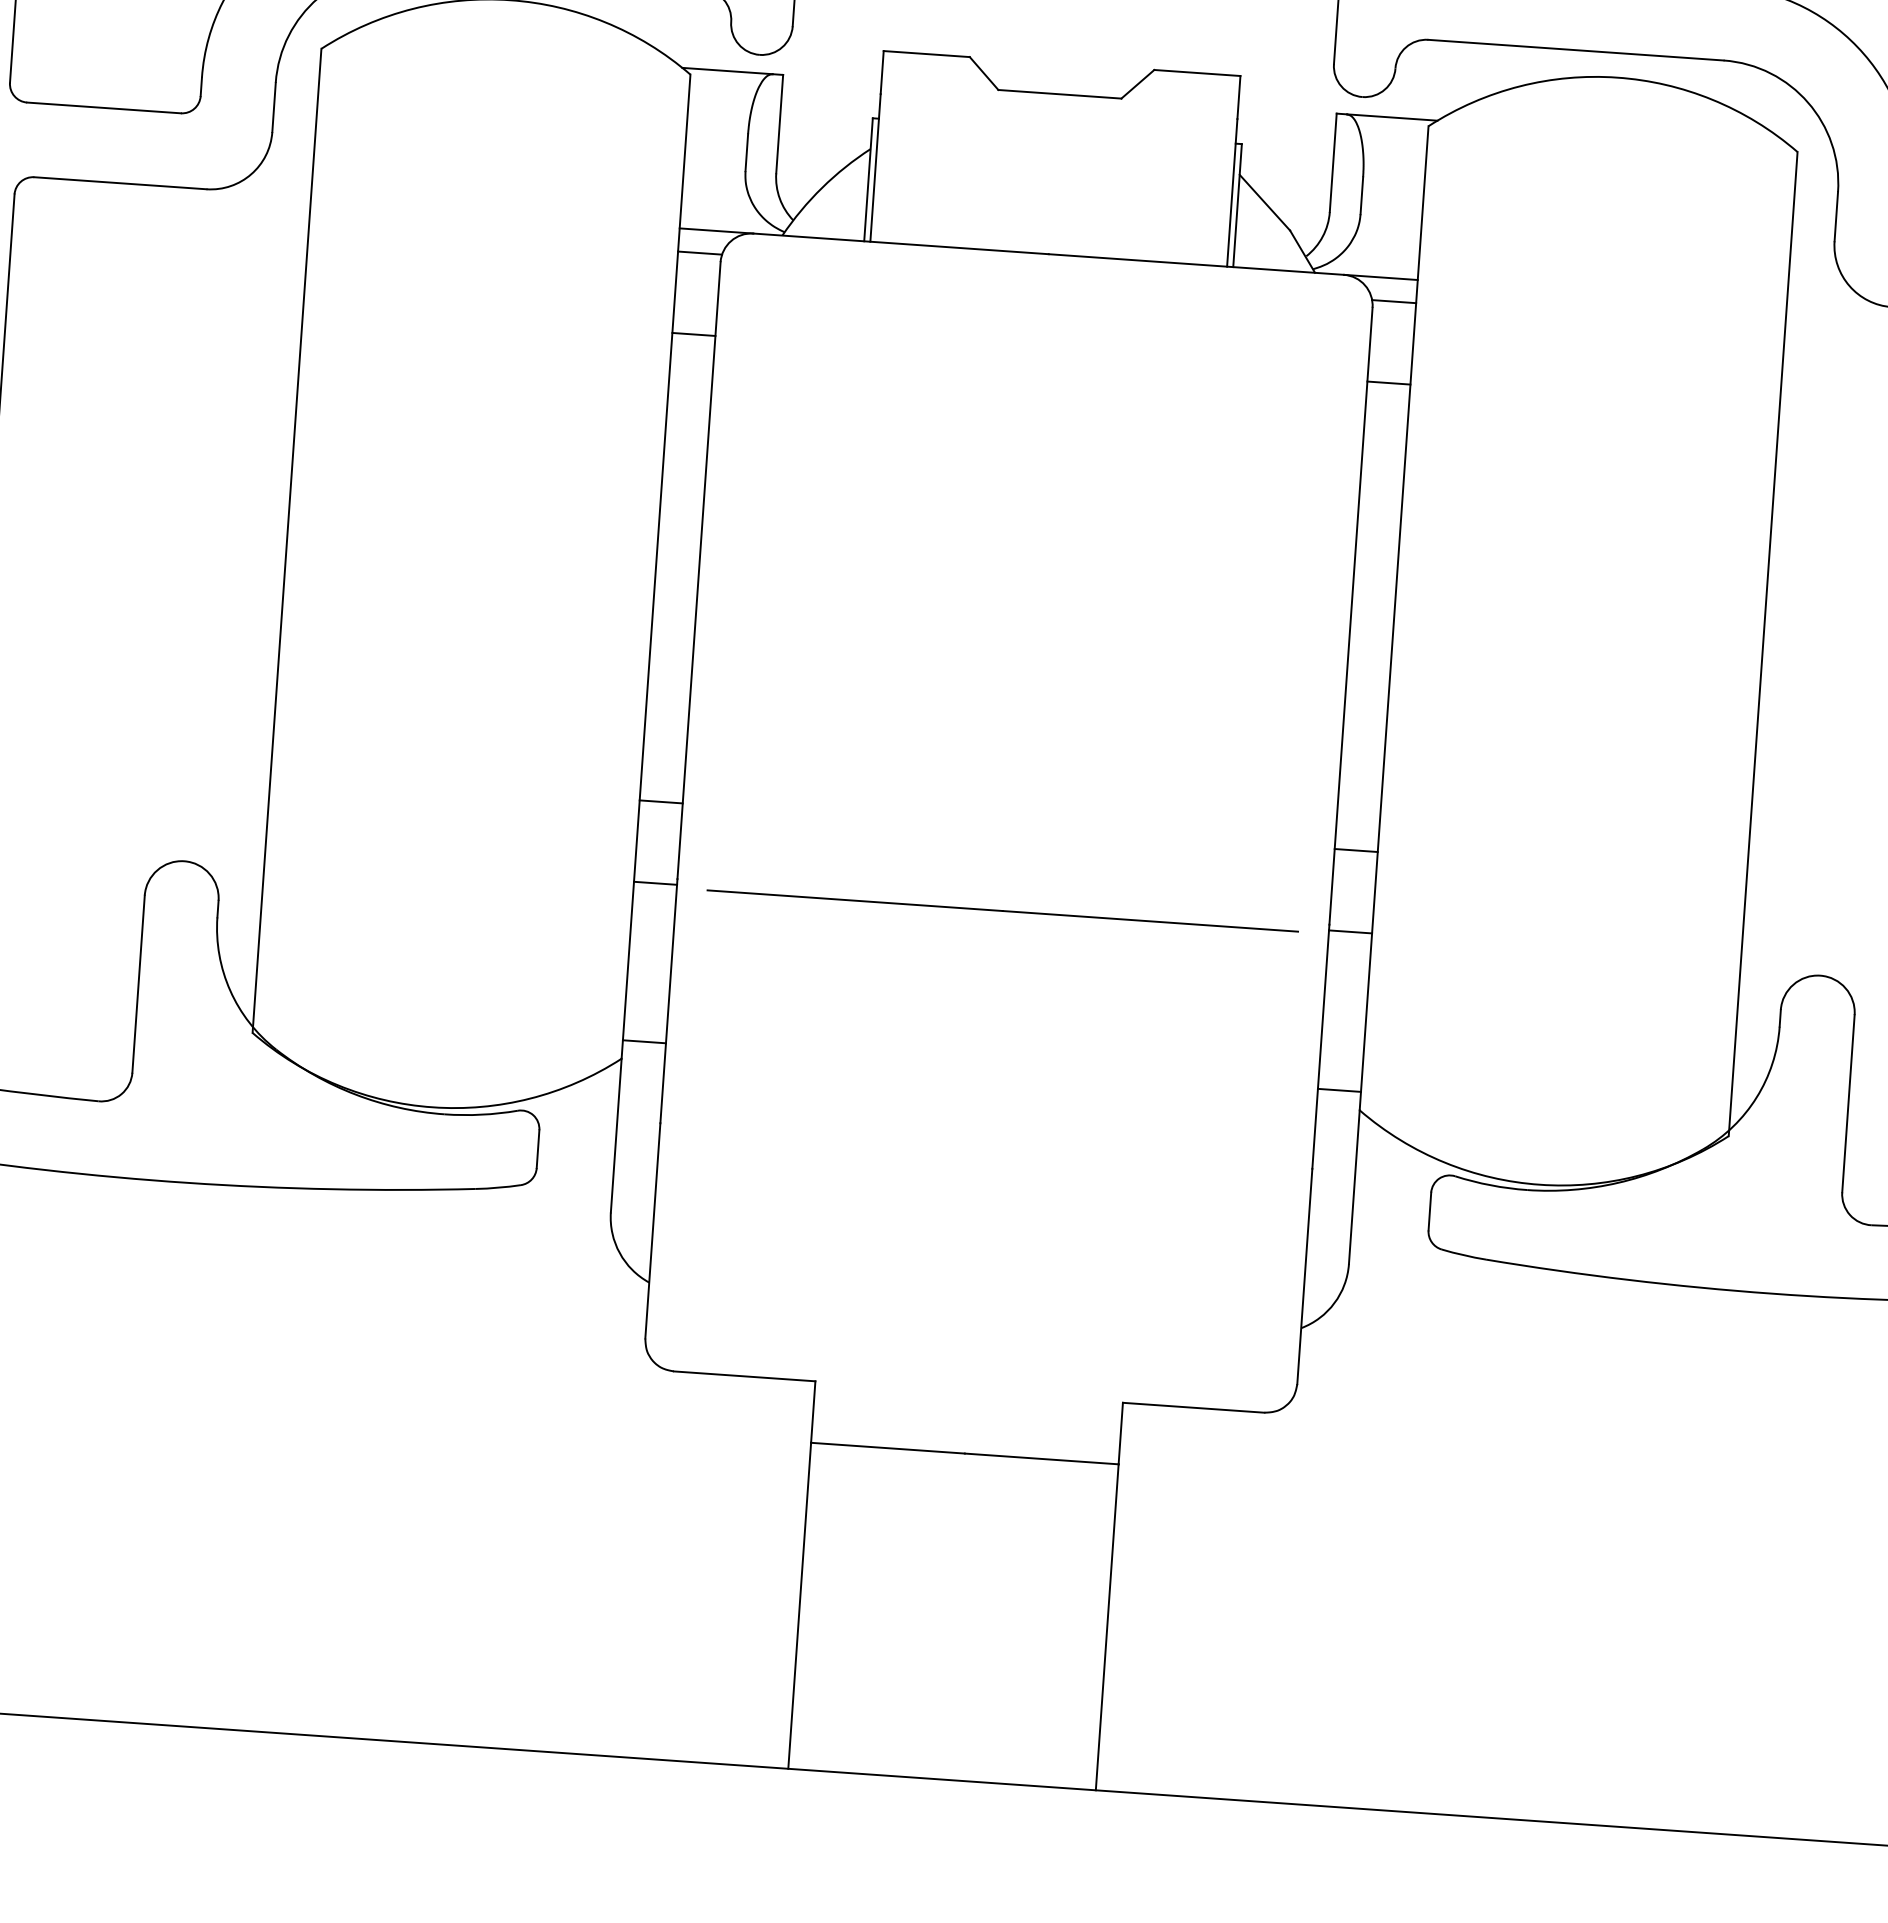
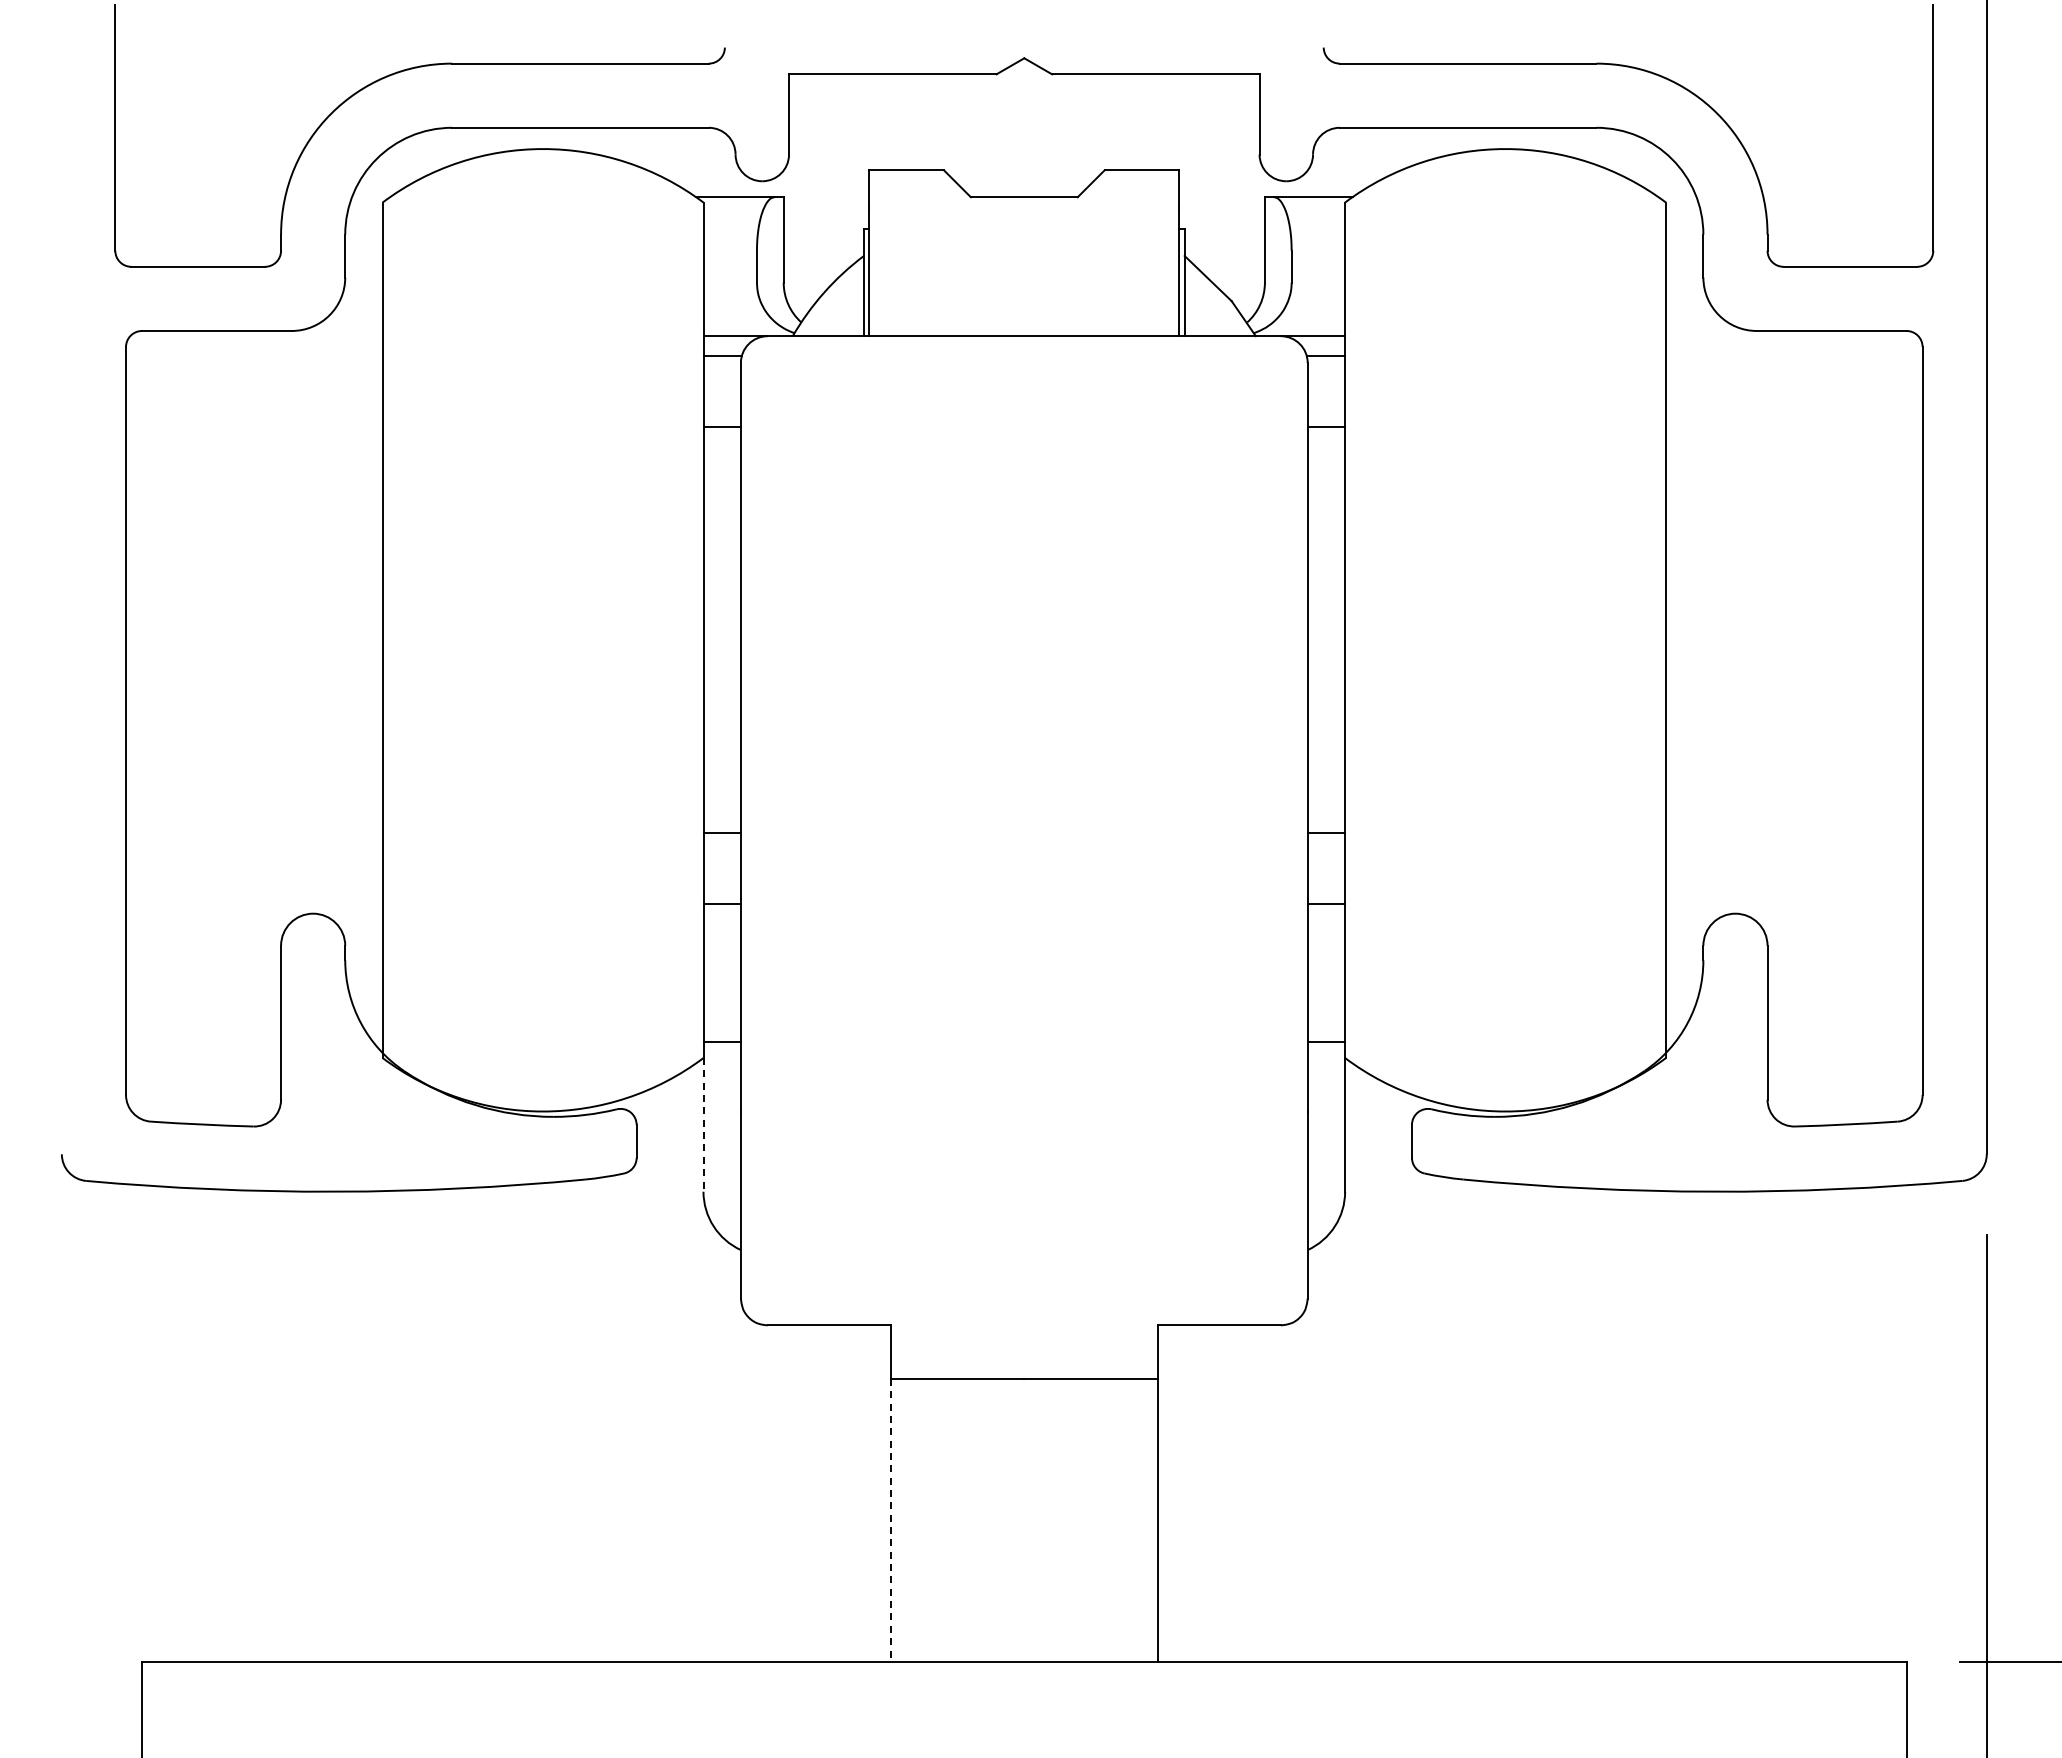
line: (1003, 910) -> (1024, 906), removed
line: (616, 1135) -> (703, 1124), solid -> dashed
line: (799, 1605) -> (890, 1520), solid -> dashed

